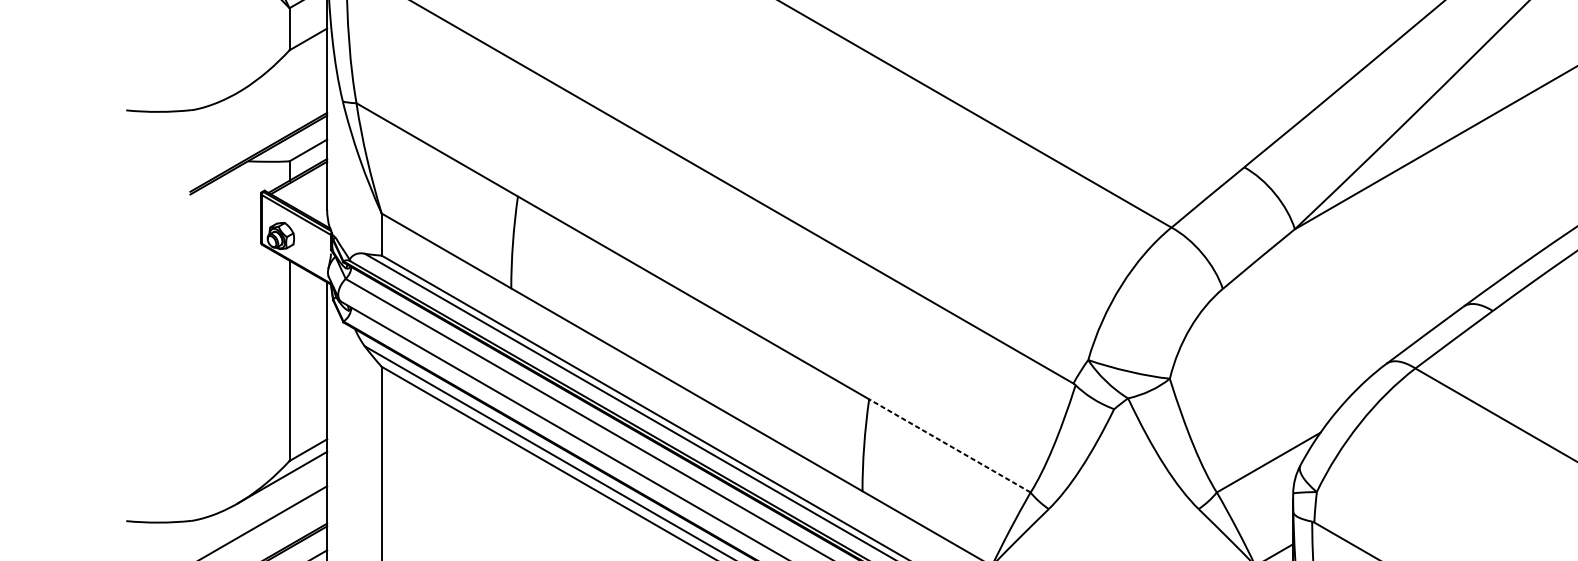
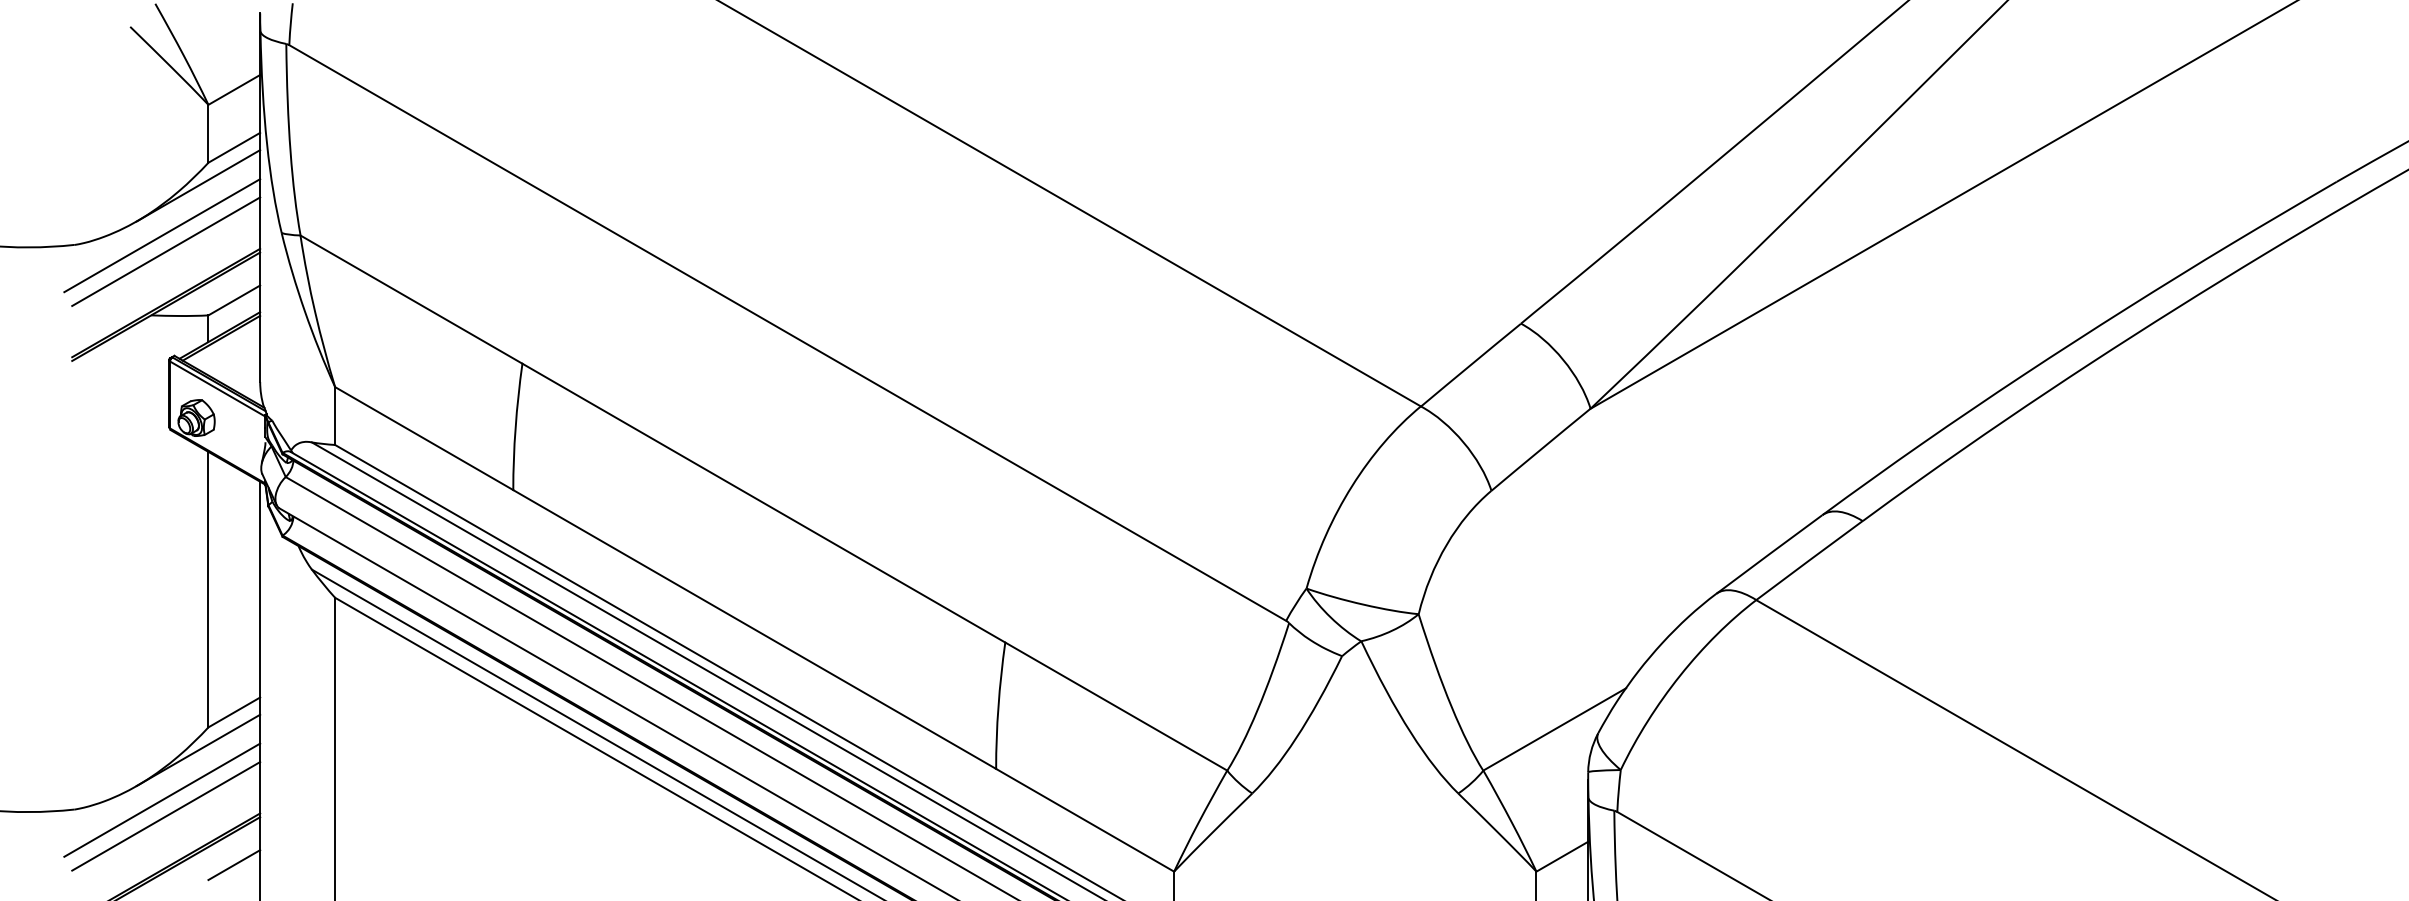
line: (282, 66) -> (198, 185), added
line: (256, 103) -> (162, 235), added
line: (259, 114) -> (166, 251), added
line: (949, 445) -> (1115, 706), dashed -> solid
line: (256, 513) -> (162, 799), added

